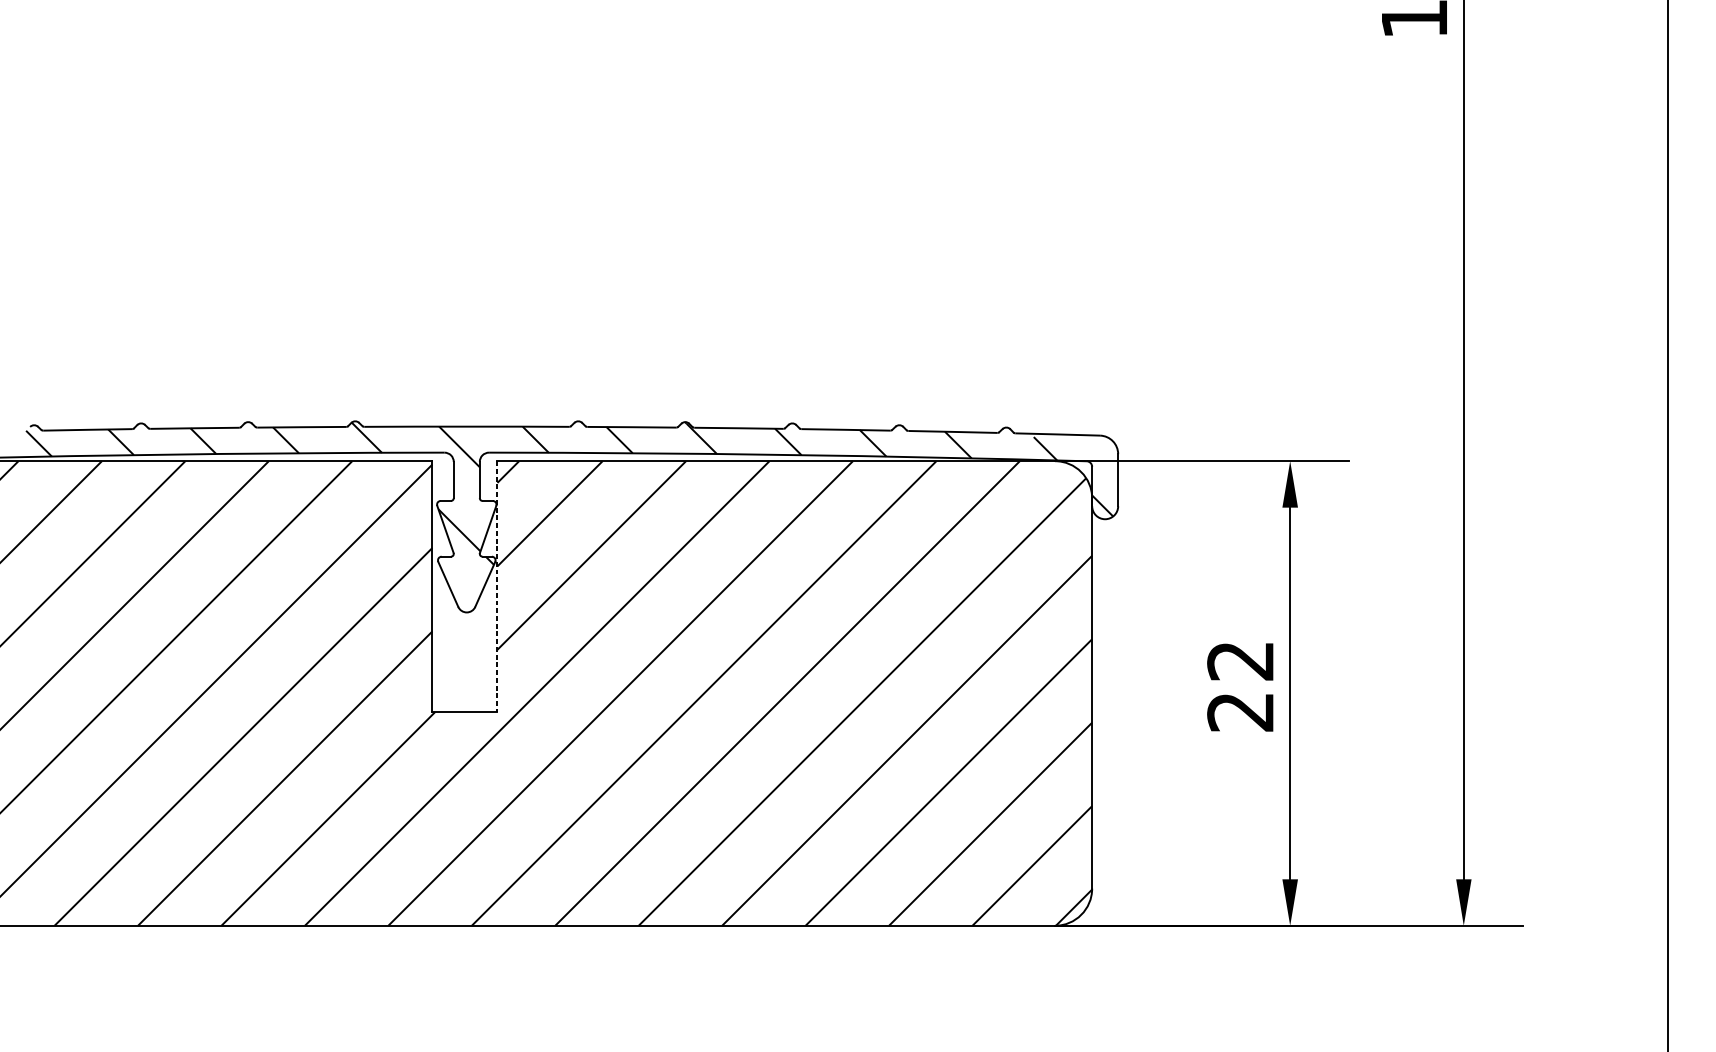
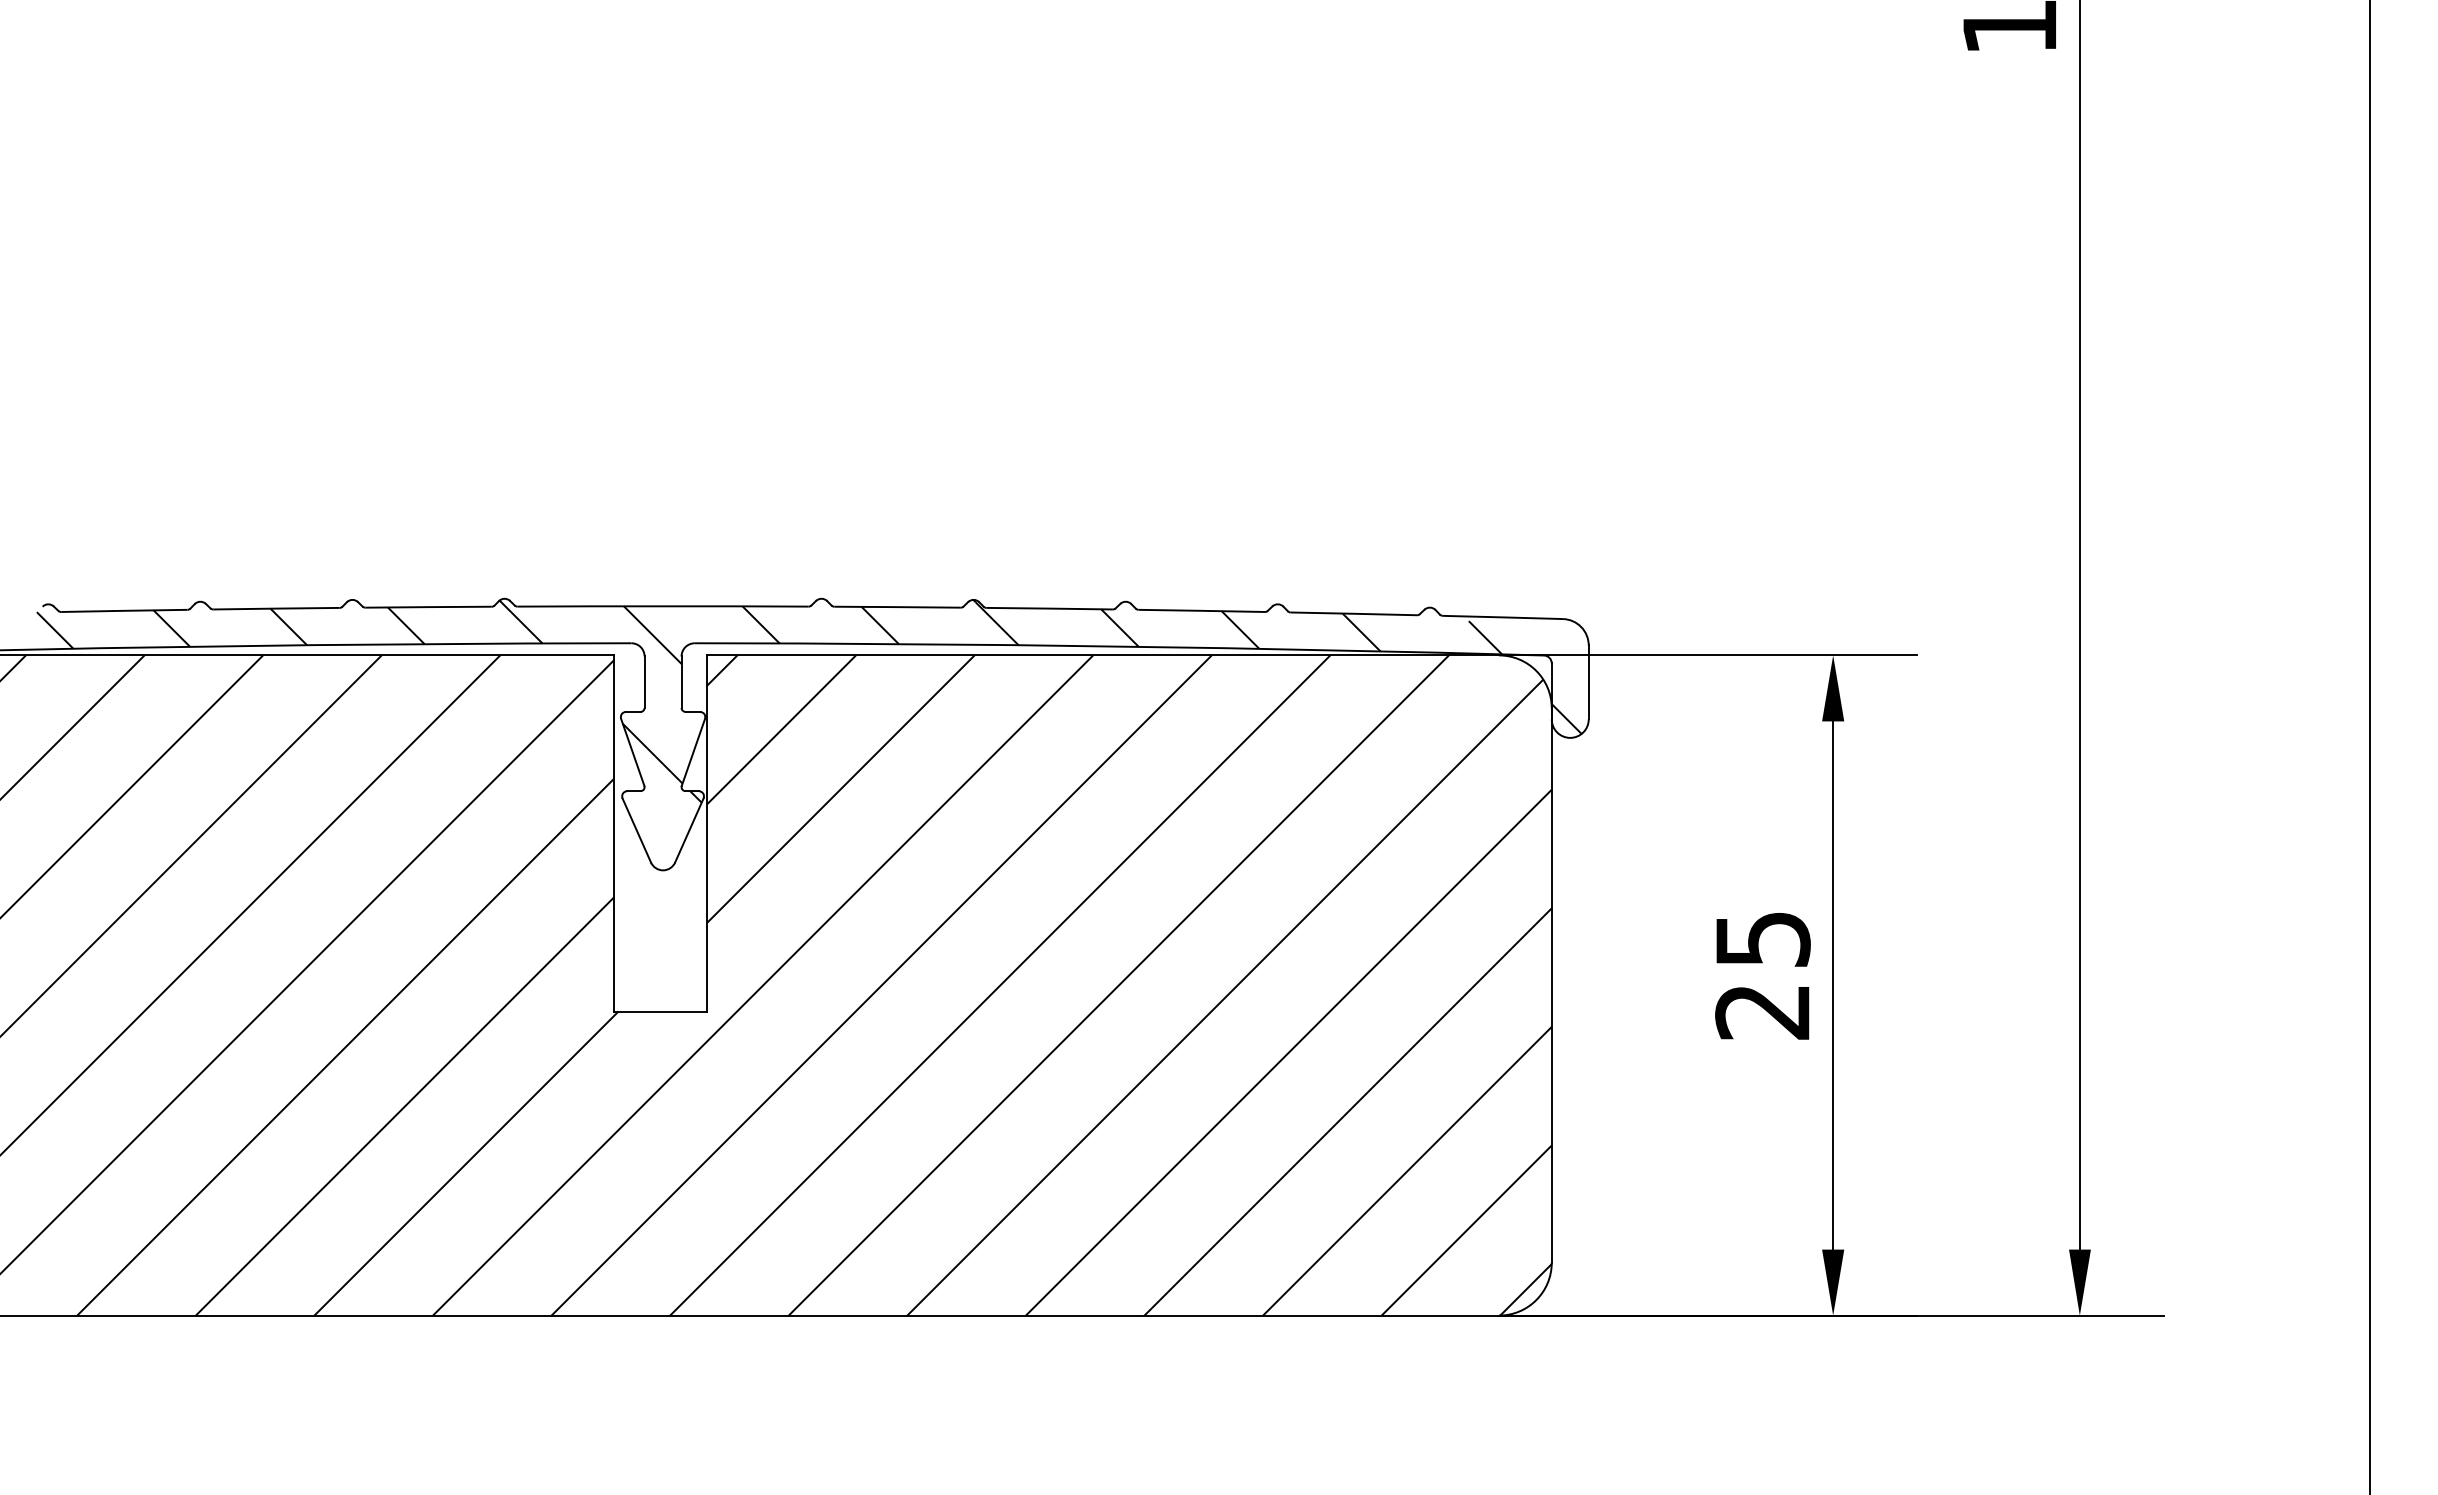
line: (497, 587) -> (706, 834), dashed -> solid
text: (1240, 661) -> (1762, 939), 22 -> 25

